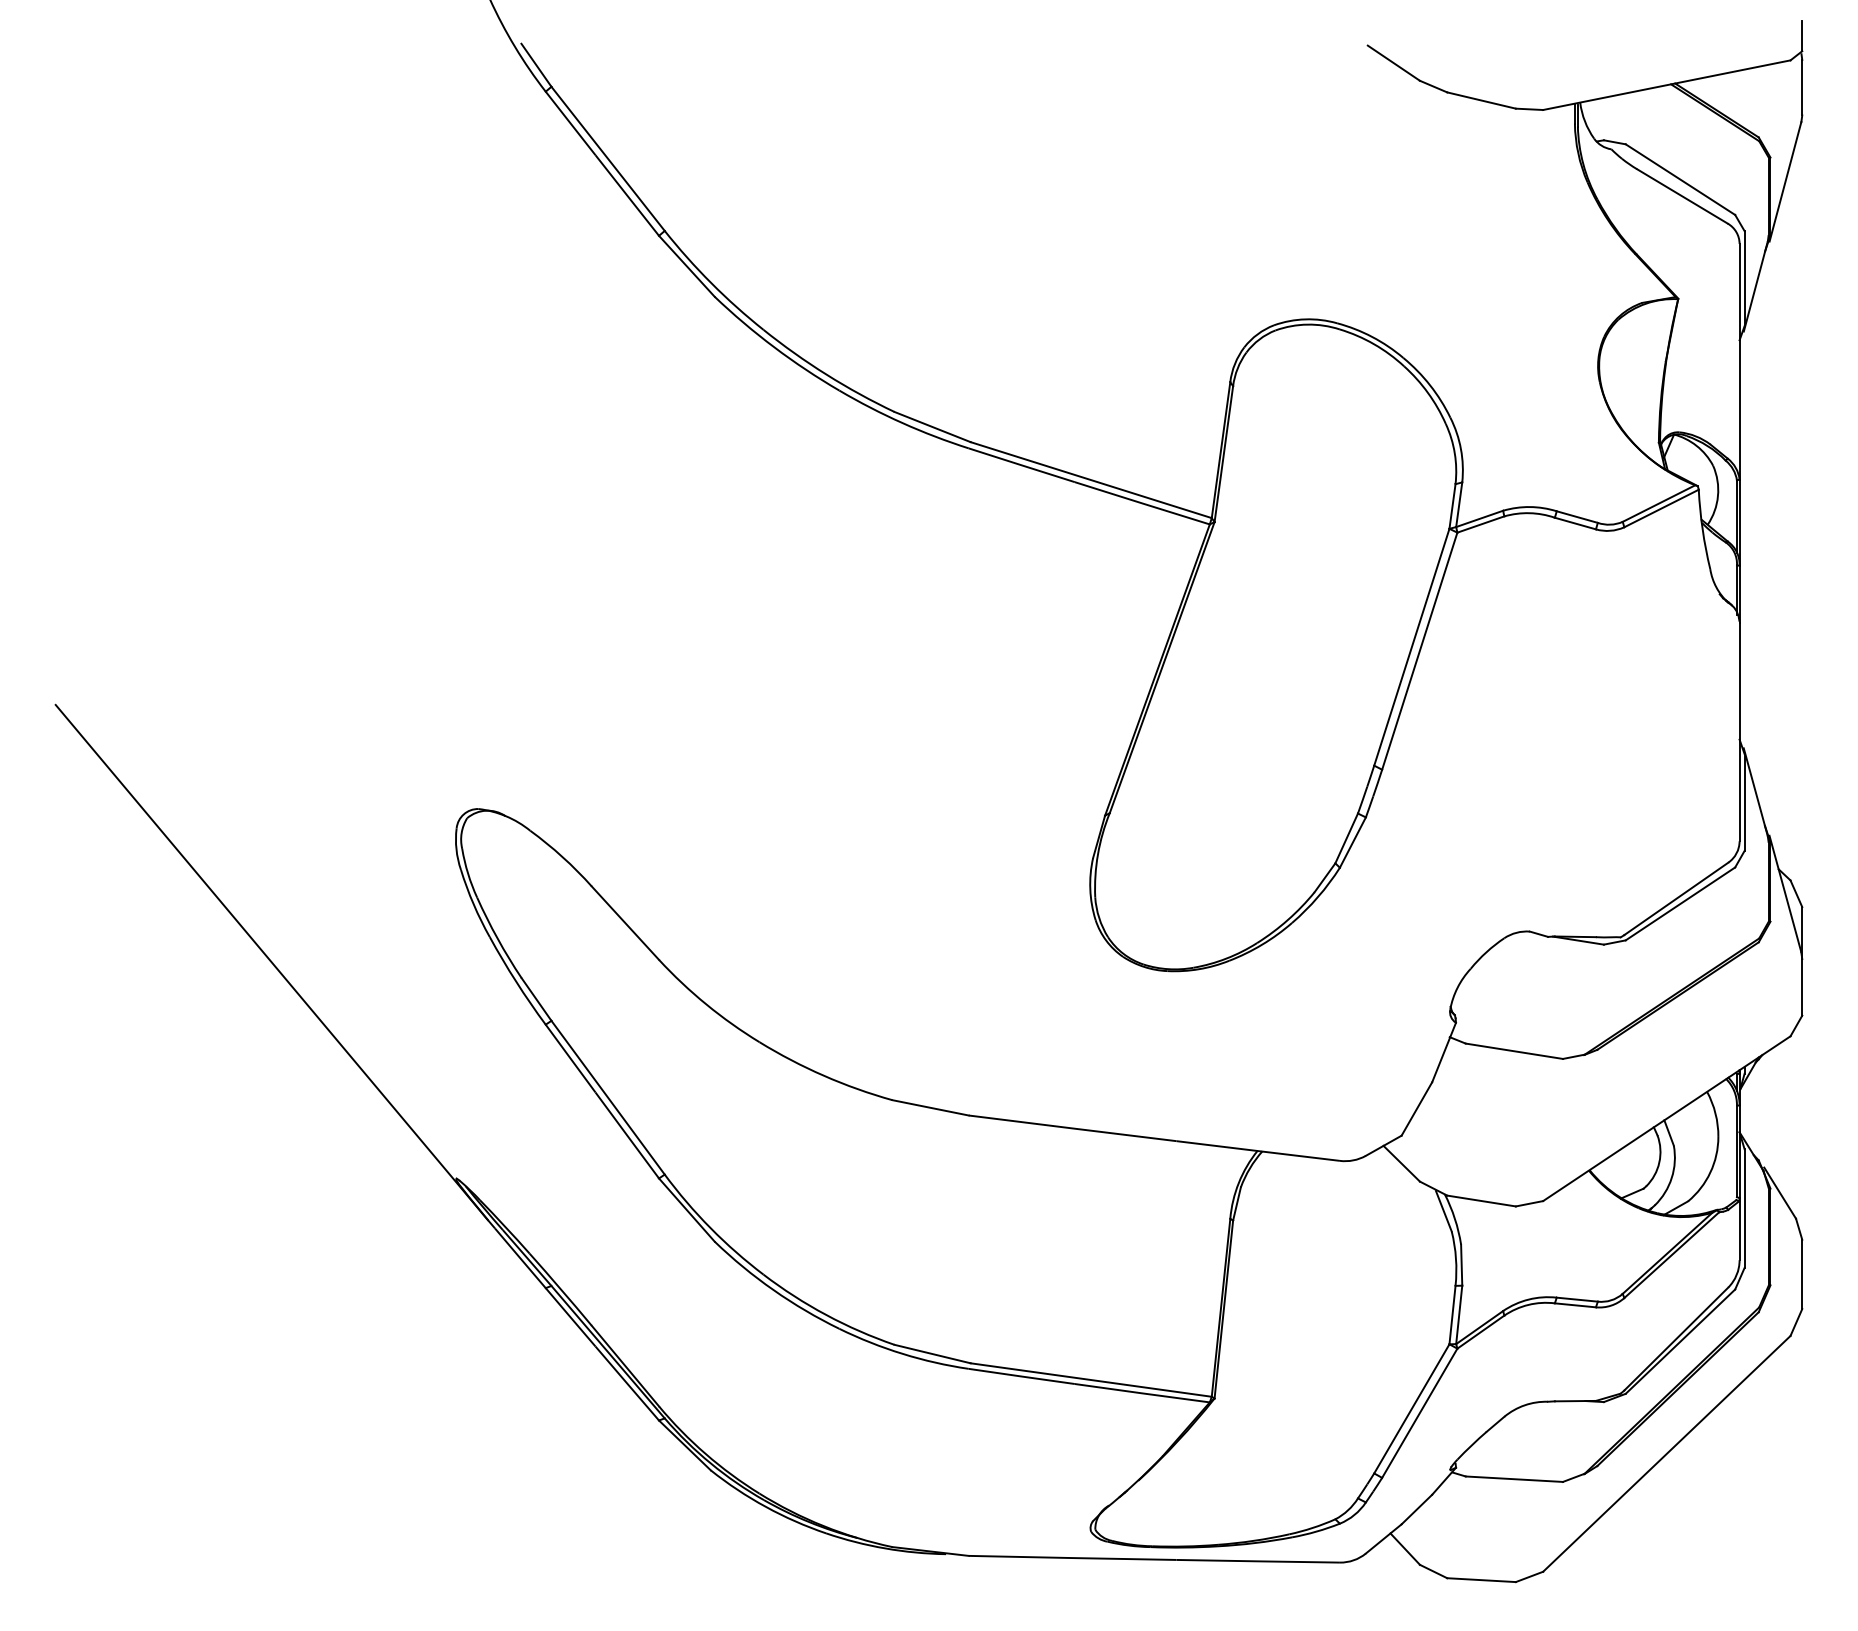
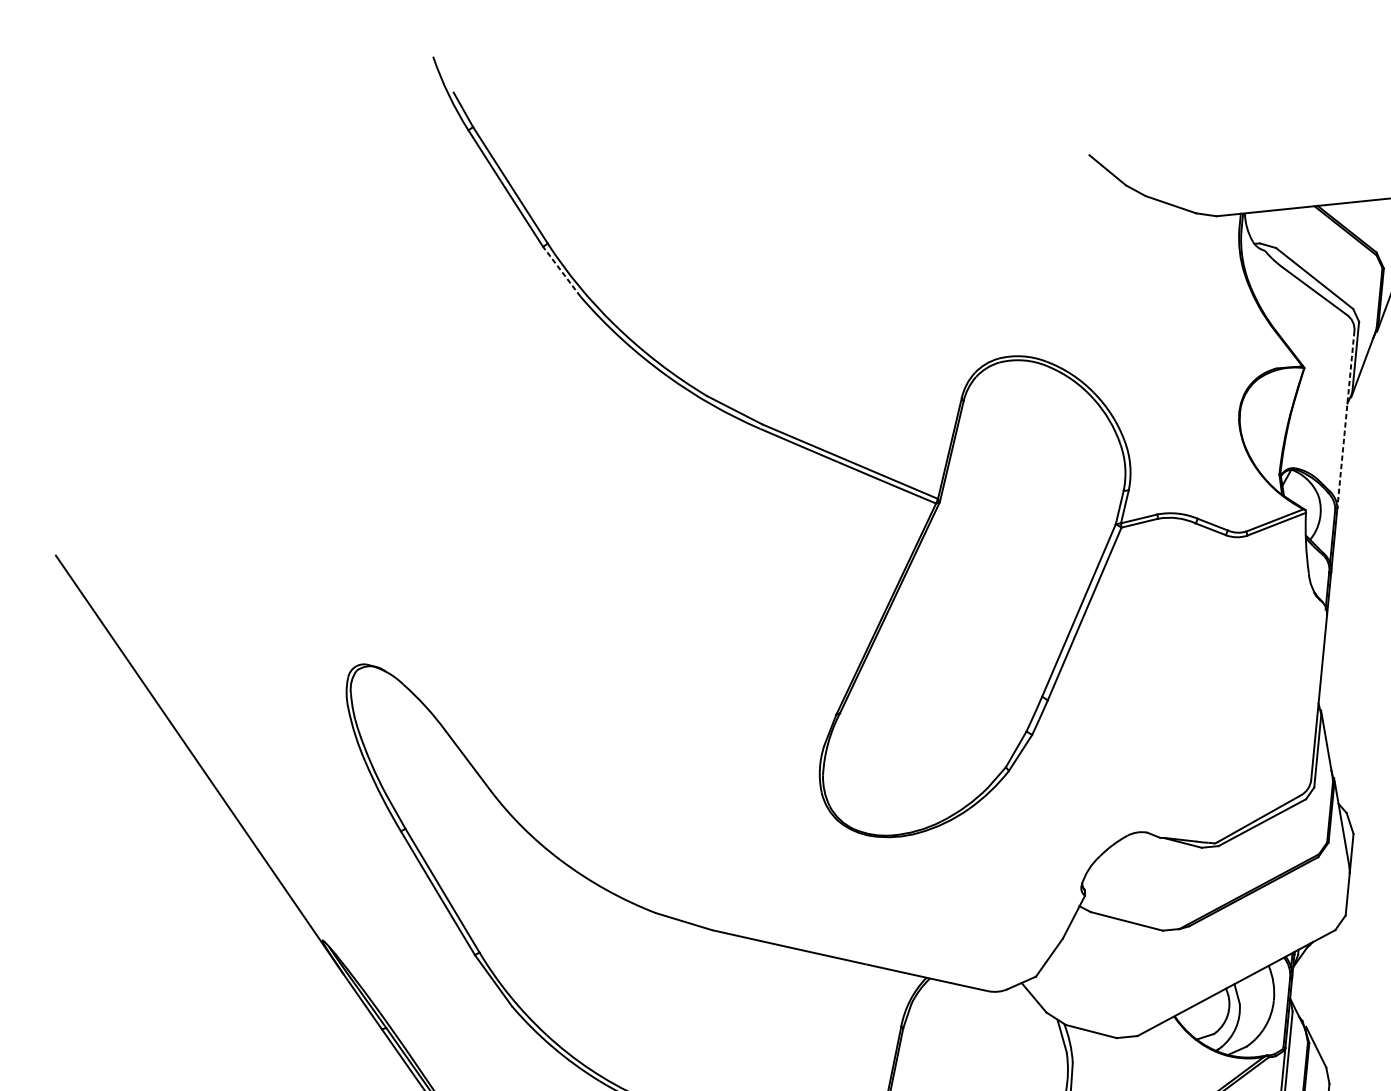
line: (686, 265) -> (561, 271), solid -> dashed
line: (1739, 361) -> (1345, 419), solid -> dashed

